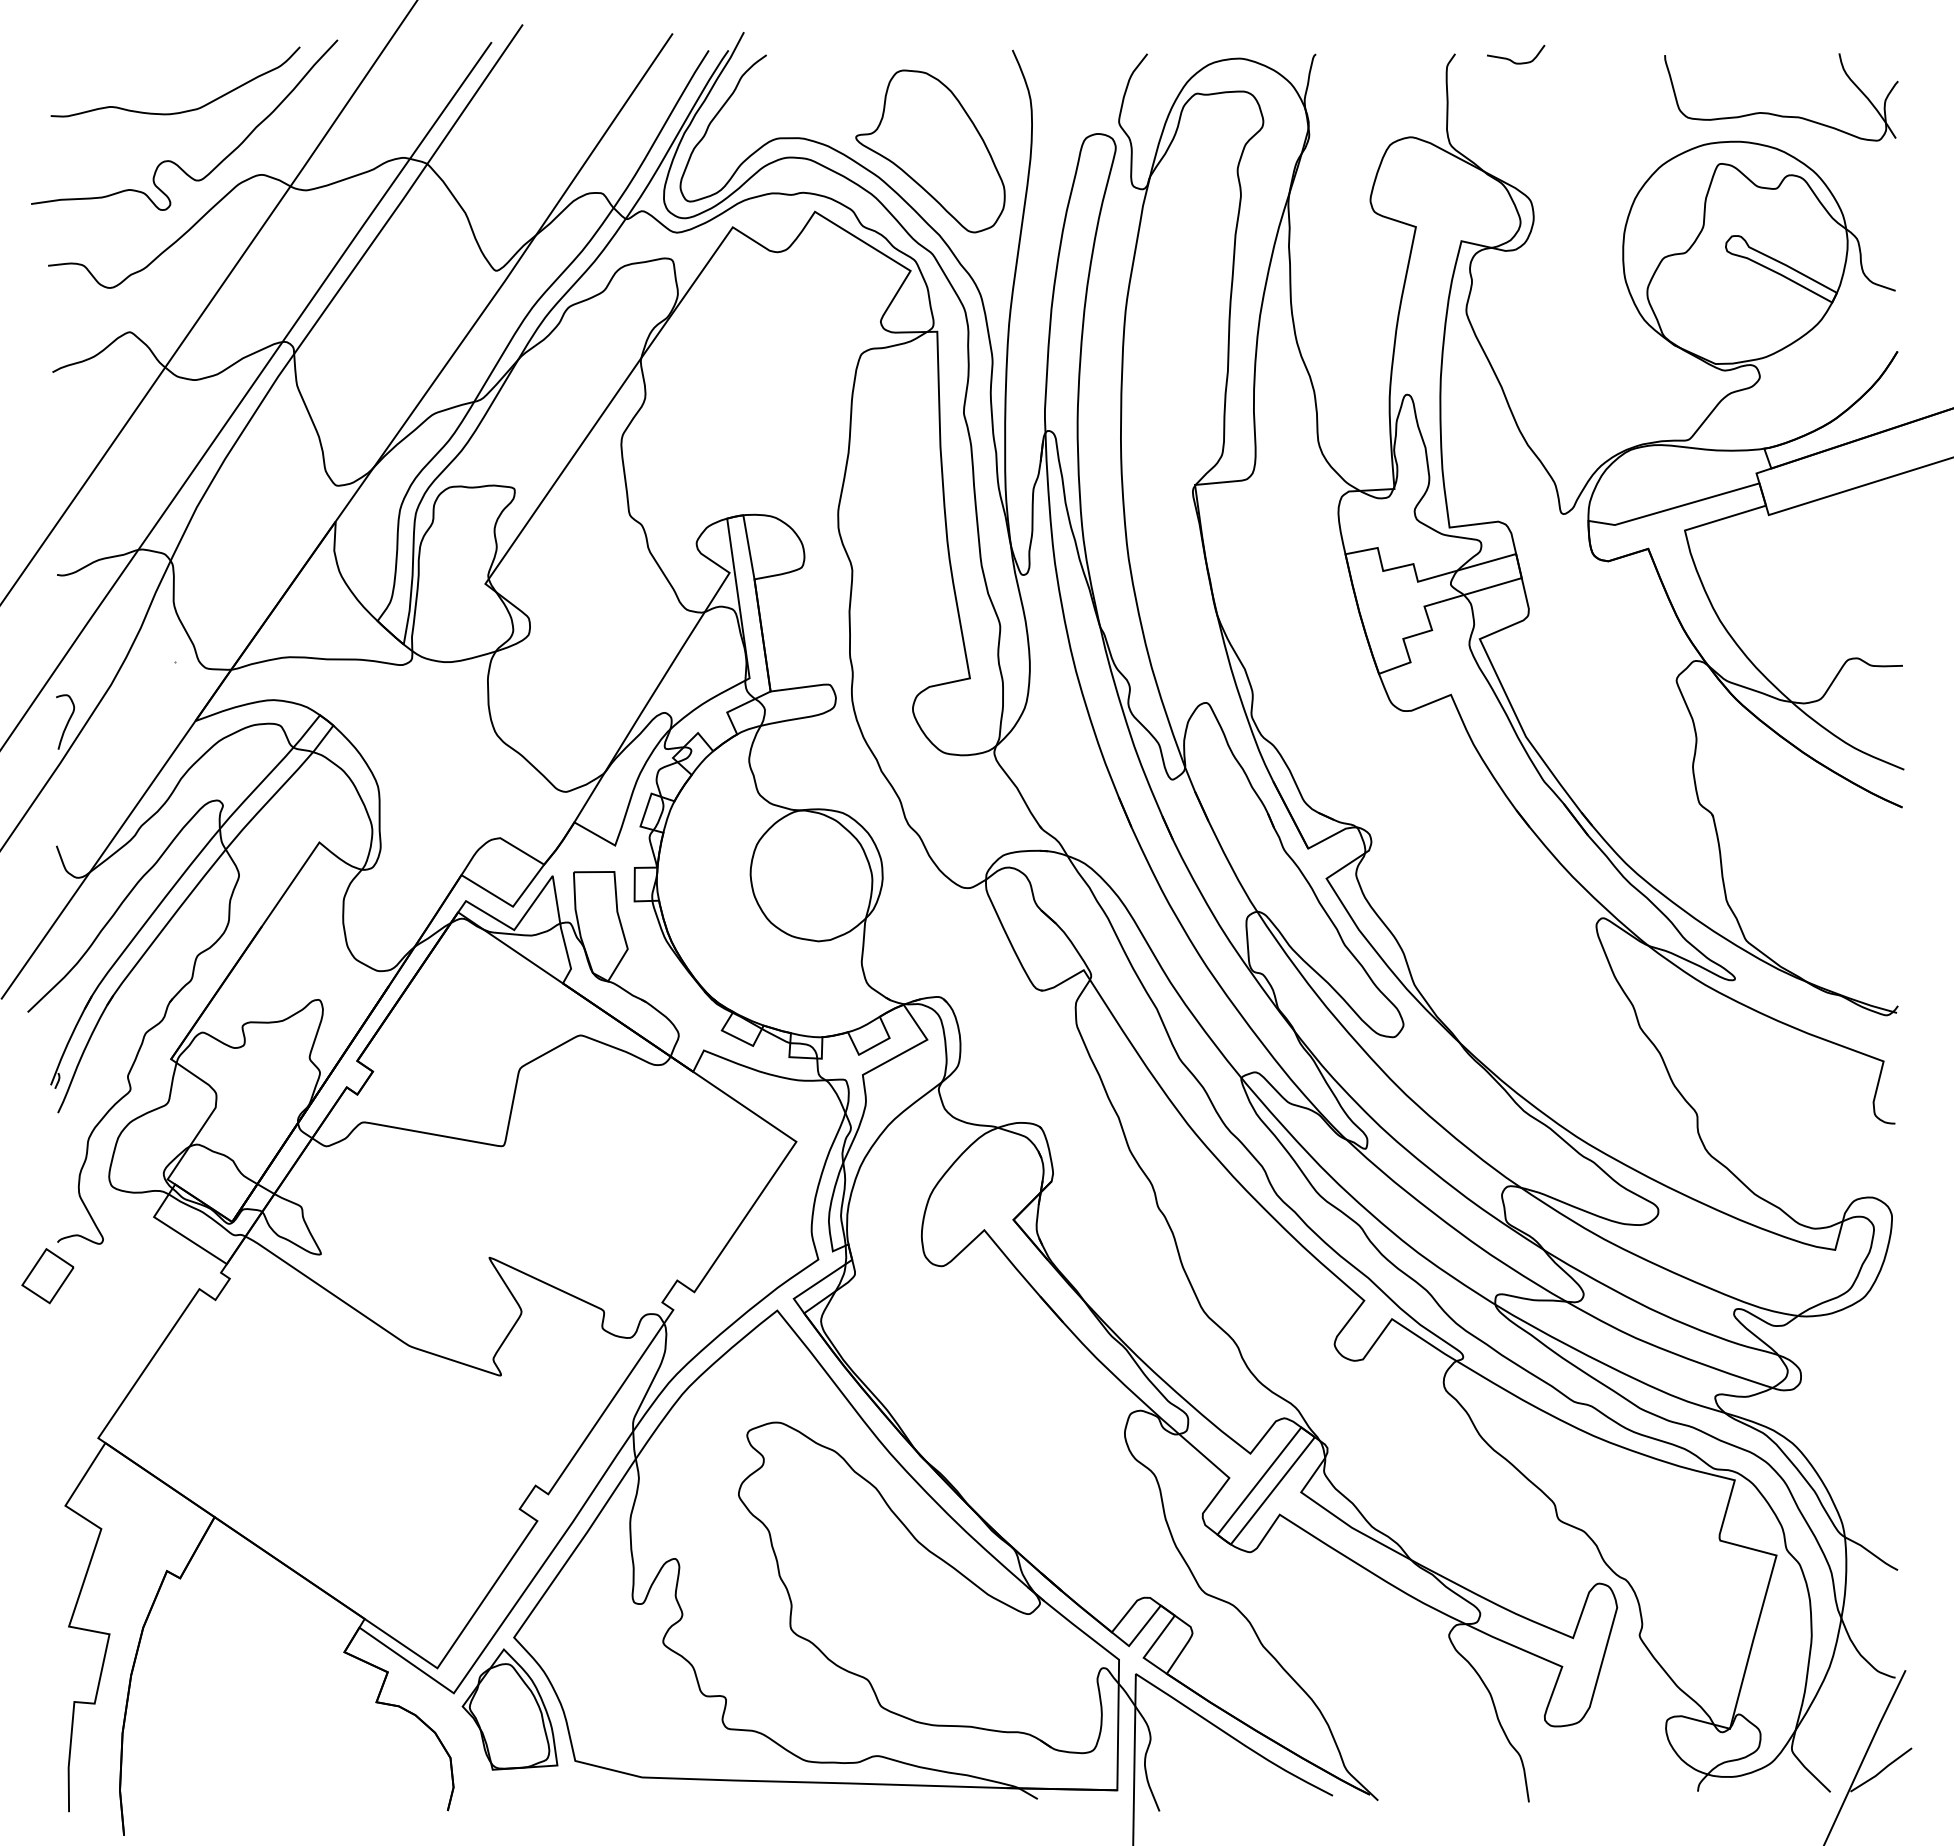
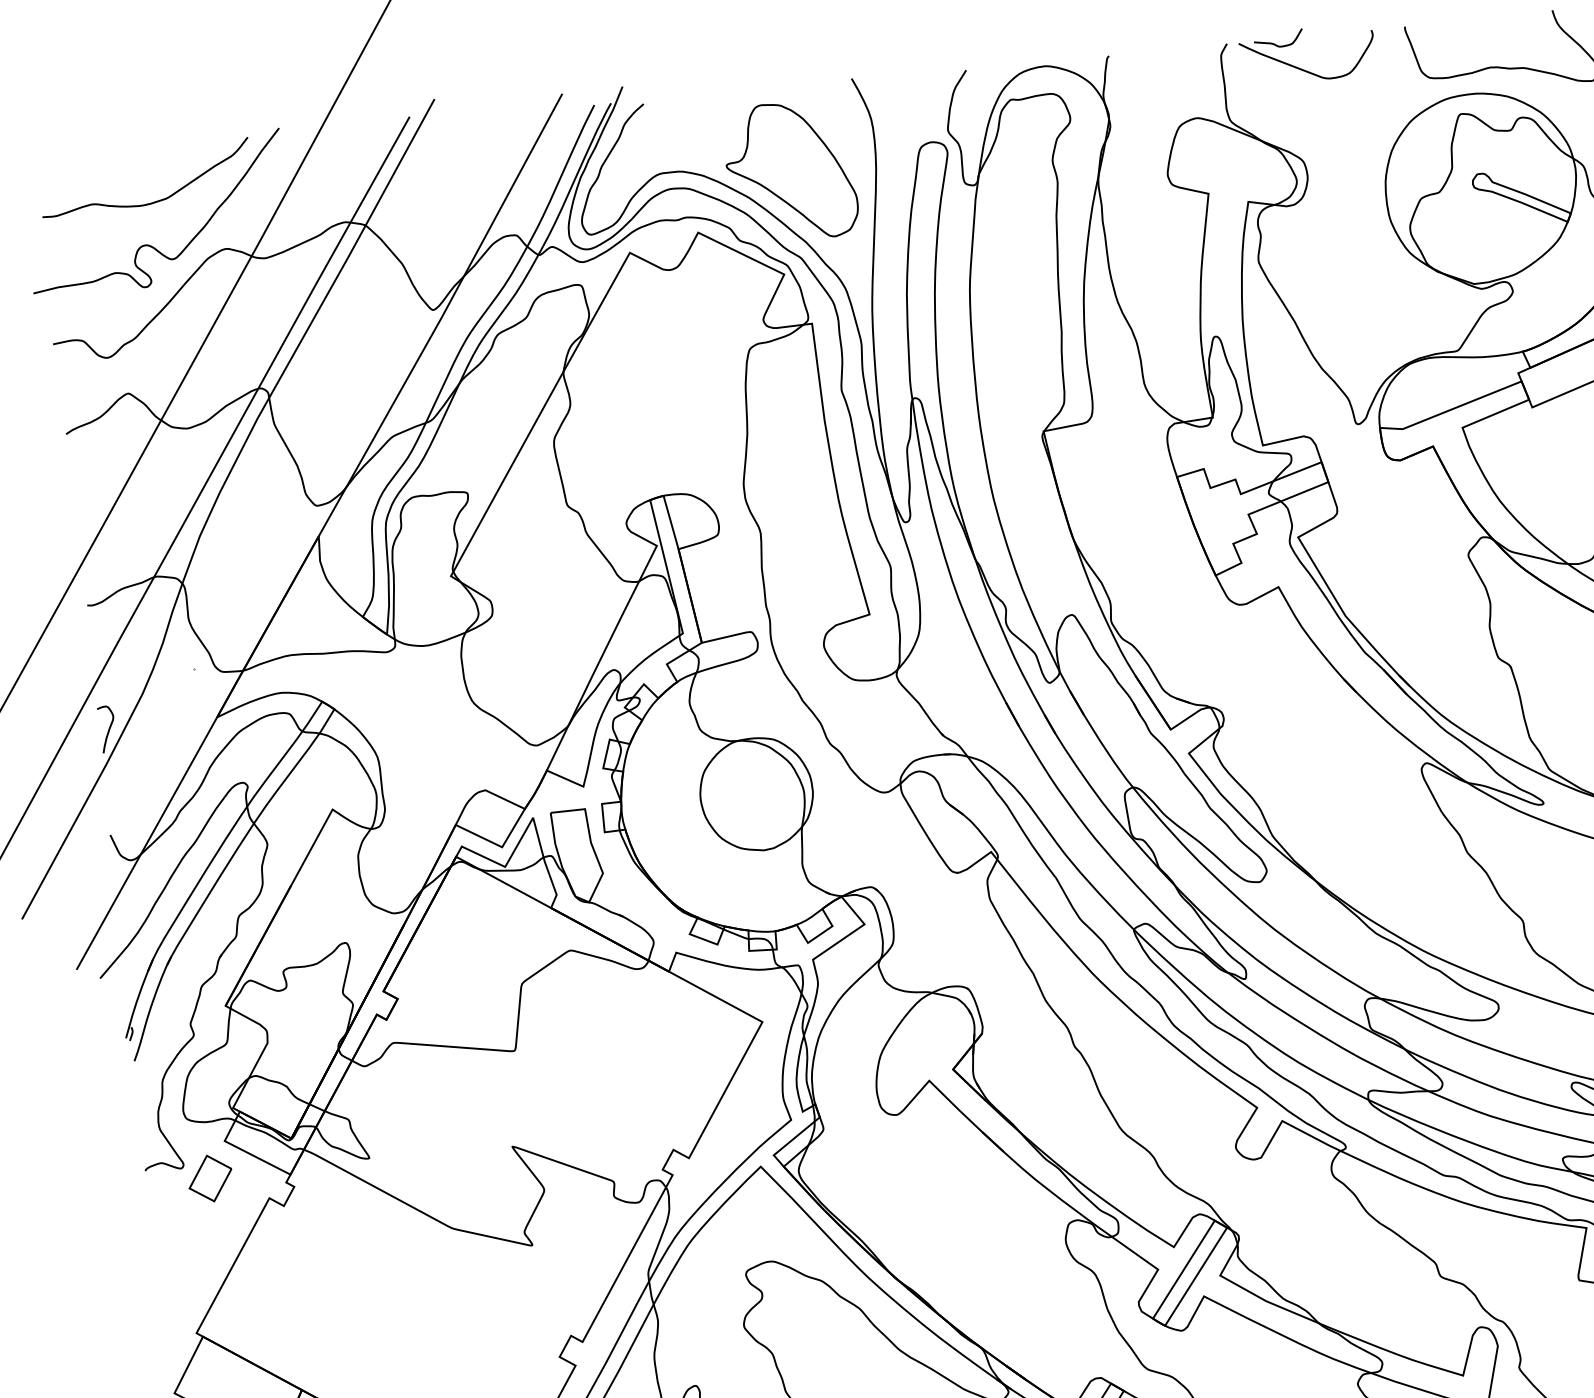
curve: (1540, 92) -> (1302, 69), added
part: (47, 1276) -> (210, 1178), moved

